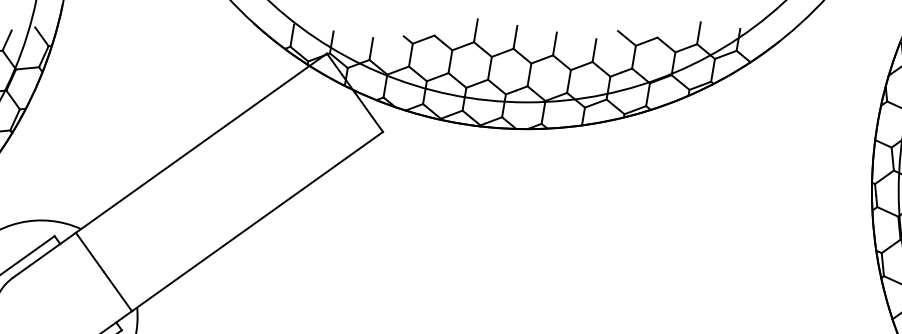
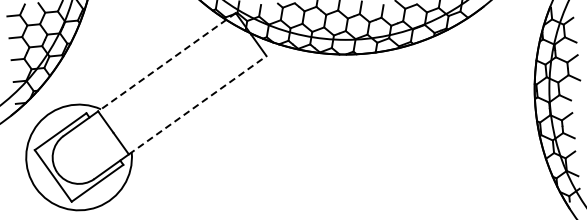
line: (200, 143) -> (166, 62), solid -> dashed
line: (257, 222) -> (197, 105), solid -> dashed

